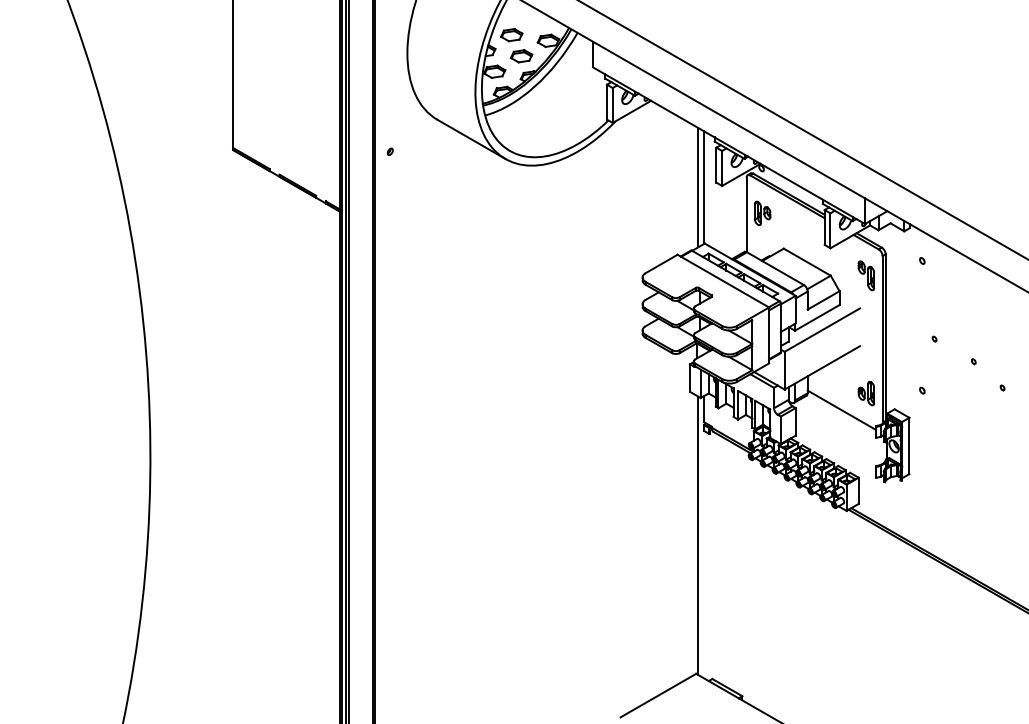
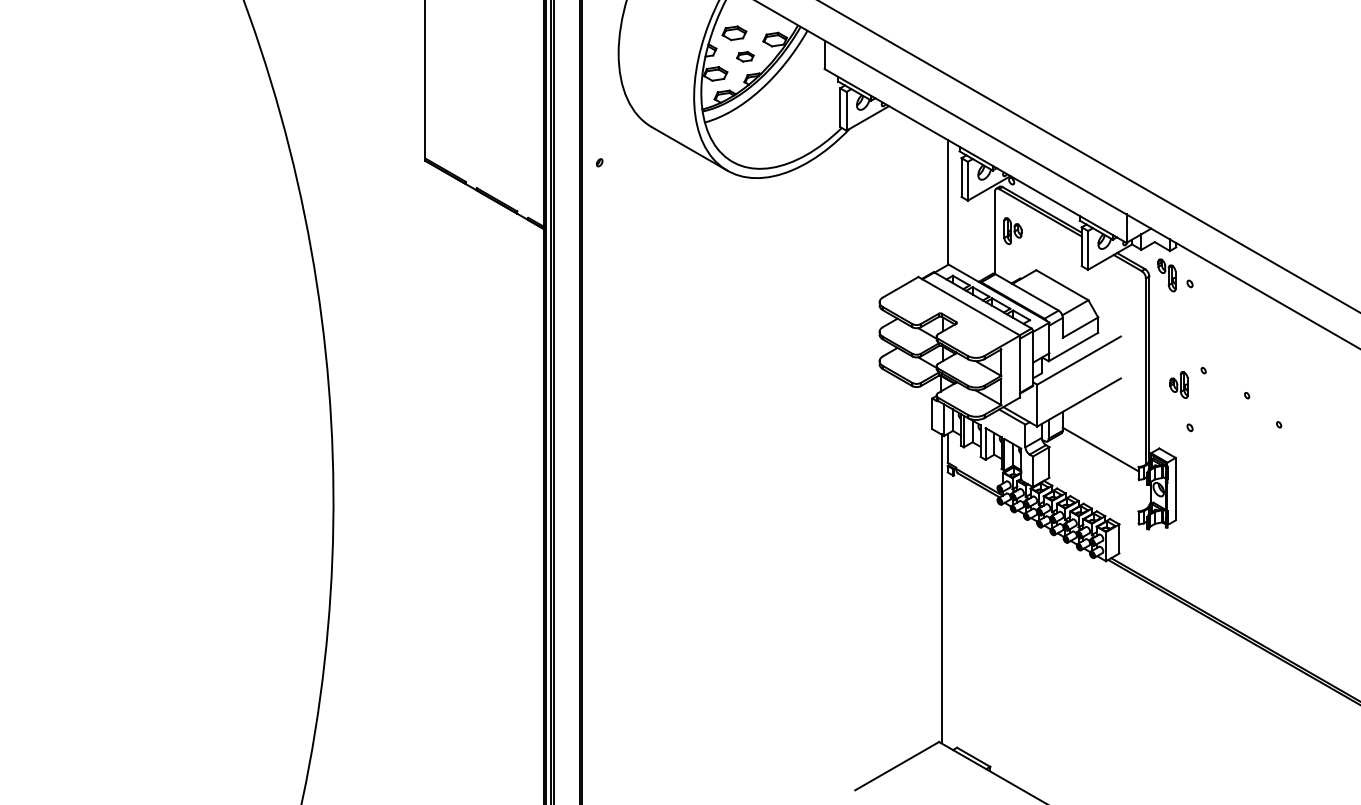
part: (521, 56) -> (745, 56), size x0.7
line: (698, 187) -> (941, 202), removed
part: (865, 275) -> (1166, 275), moved
part: (865, 393) -> (1178, 384), moved

